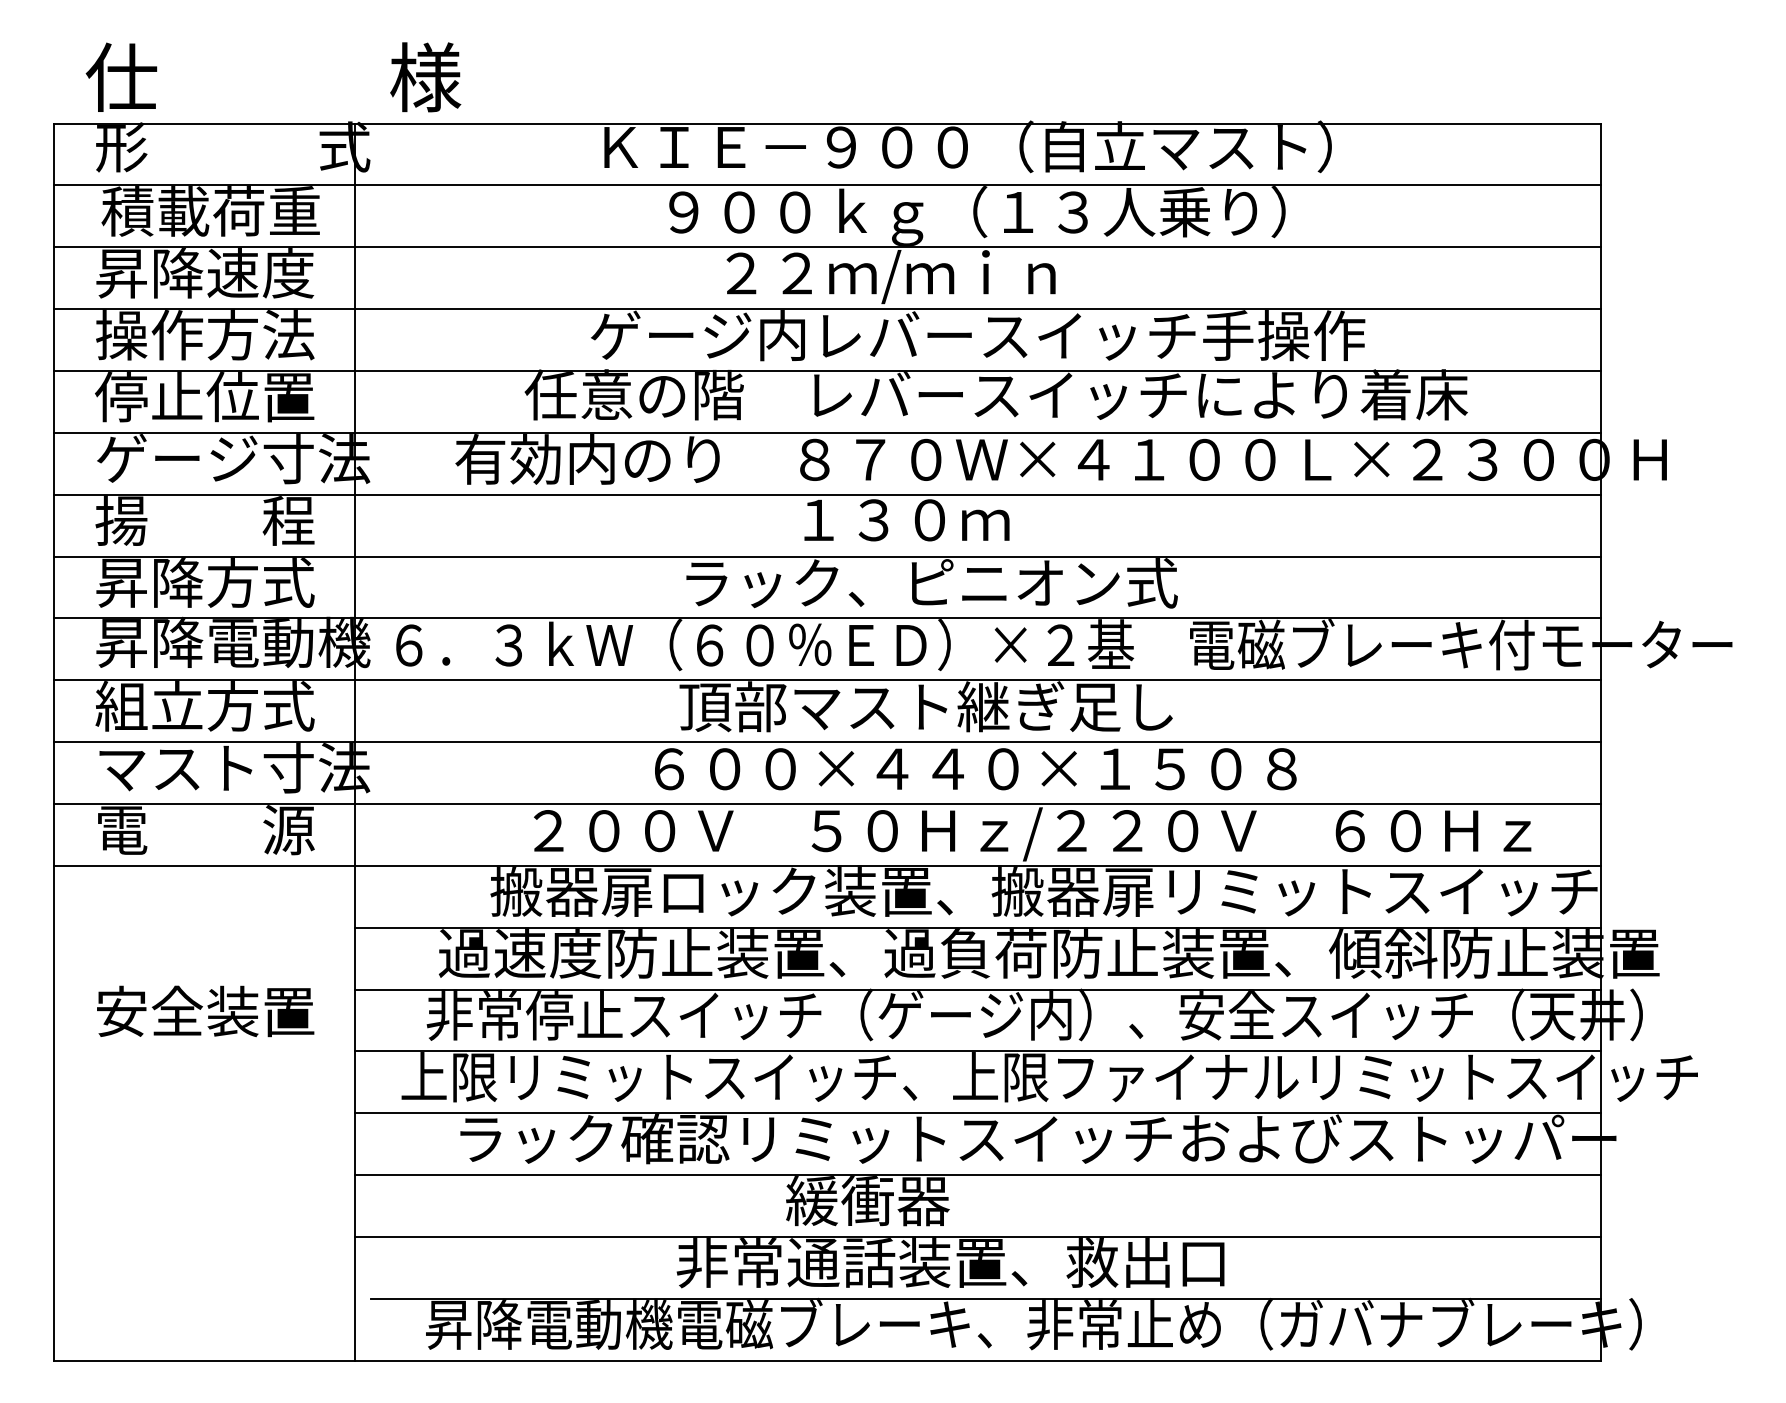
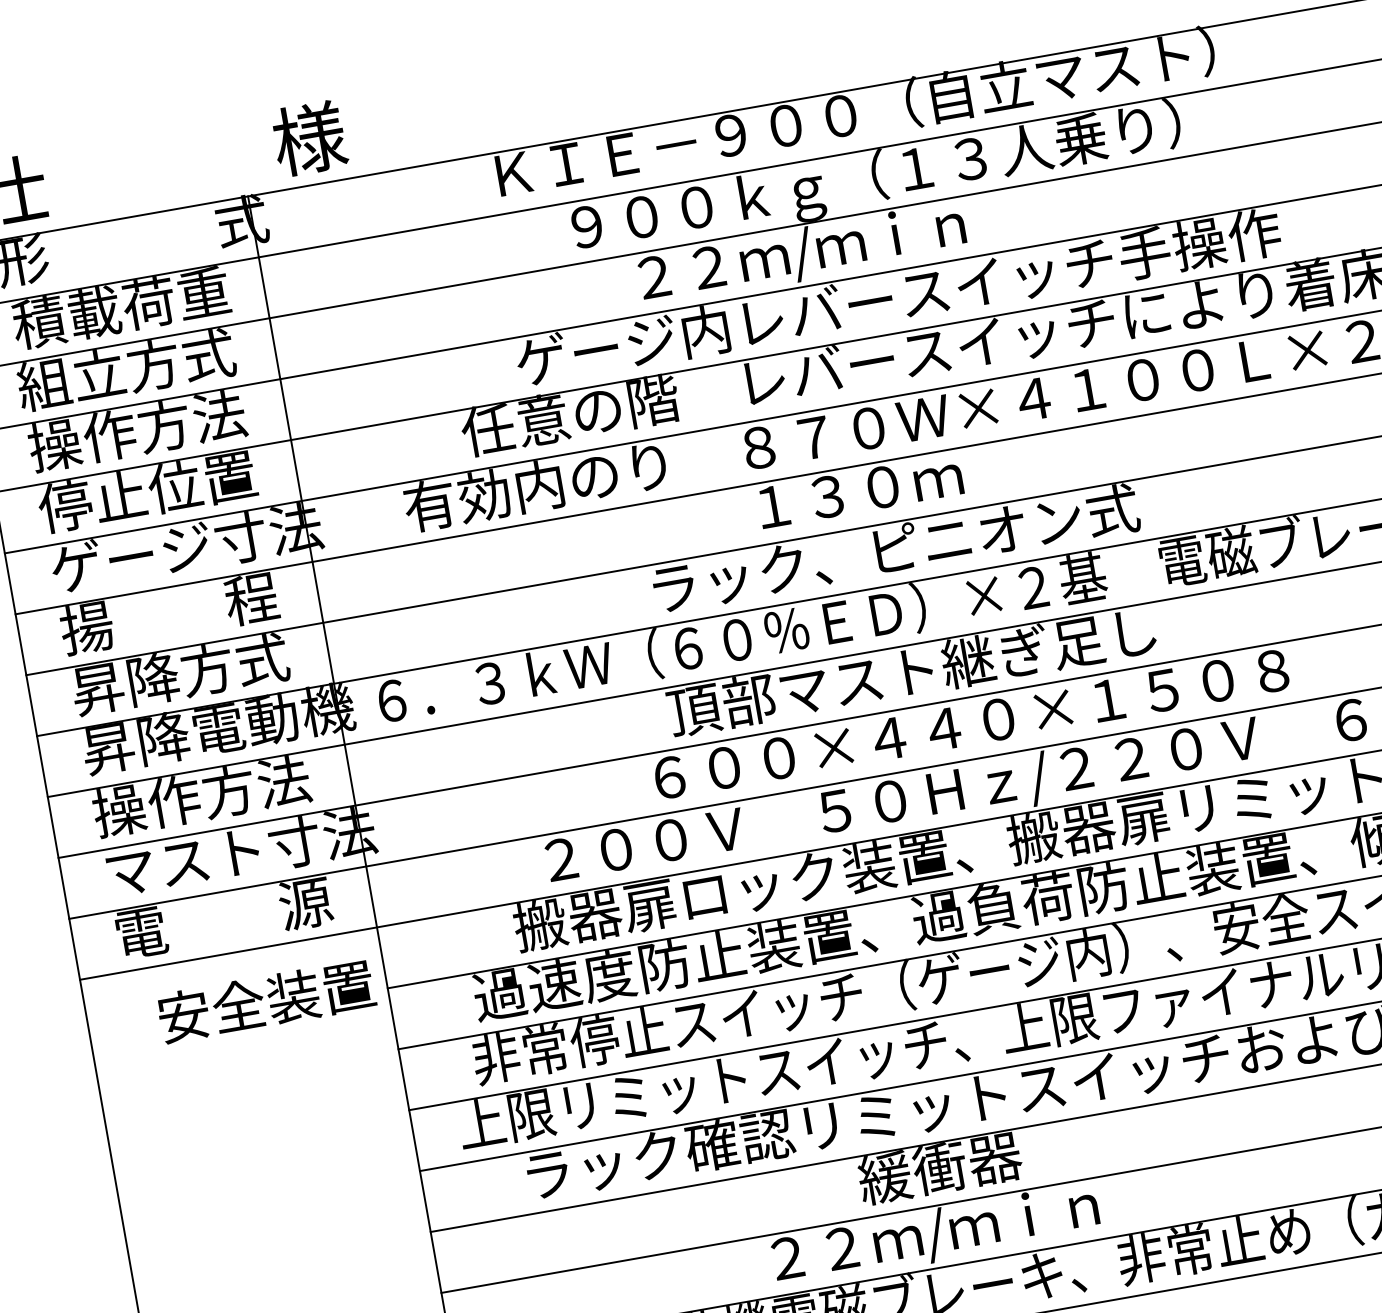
text: (204, 273) -> (125, 370), 昇降速度 -> 組立方式
text: (204, 706) -> (200, 796), 組立方式 -> 操作方法
text: (205, 1011) -> (266, 1001), moved
text: (950, 1265) -> (1032, 1217), 非常通話装置、救出口 -> ２２ｍ/ｍｉｎ

